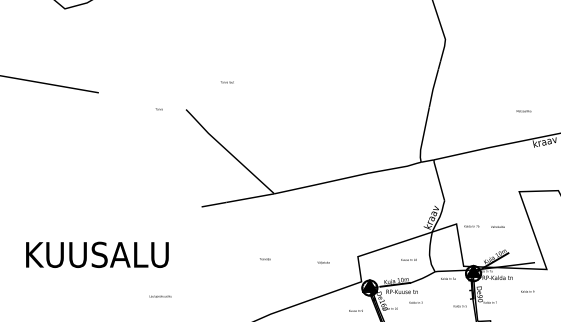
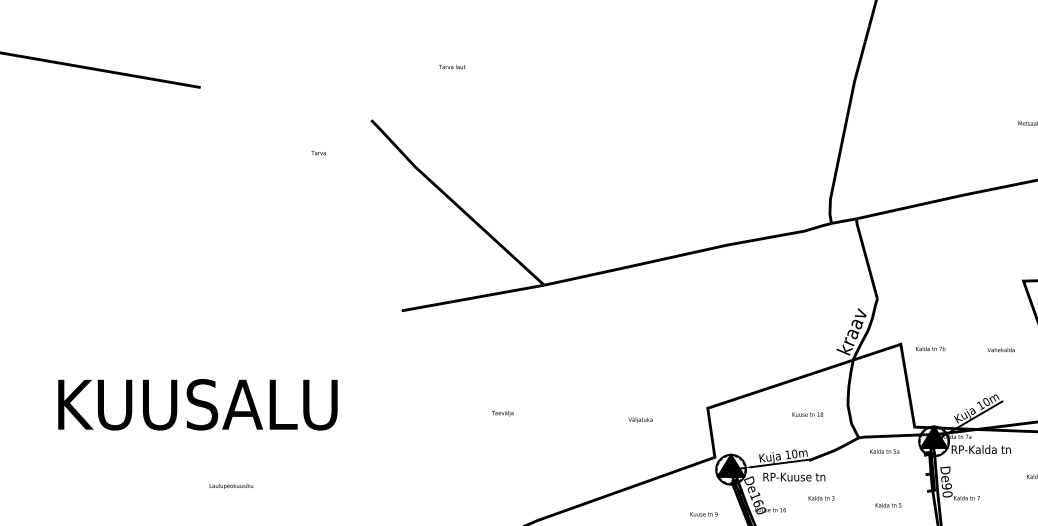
text: (158, 109) -> (317, 153), moved
text: (497, 226) -> (1000, 349), moved
text: (265, 259) -> (503, 413), moved
text: (160, 296) -> (231, 486), moved
text: (459, 306) -> (886, 505), moved

